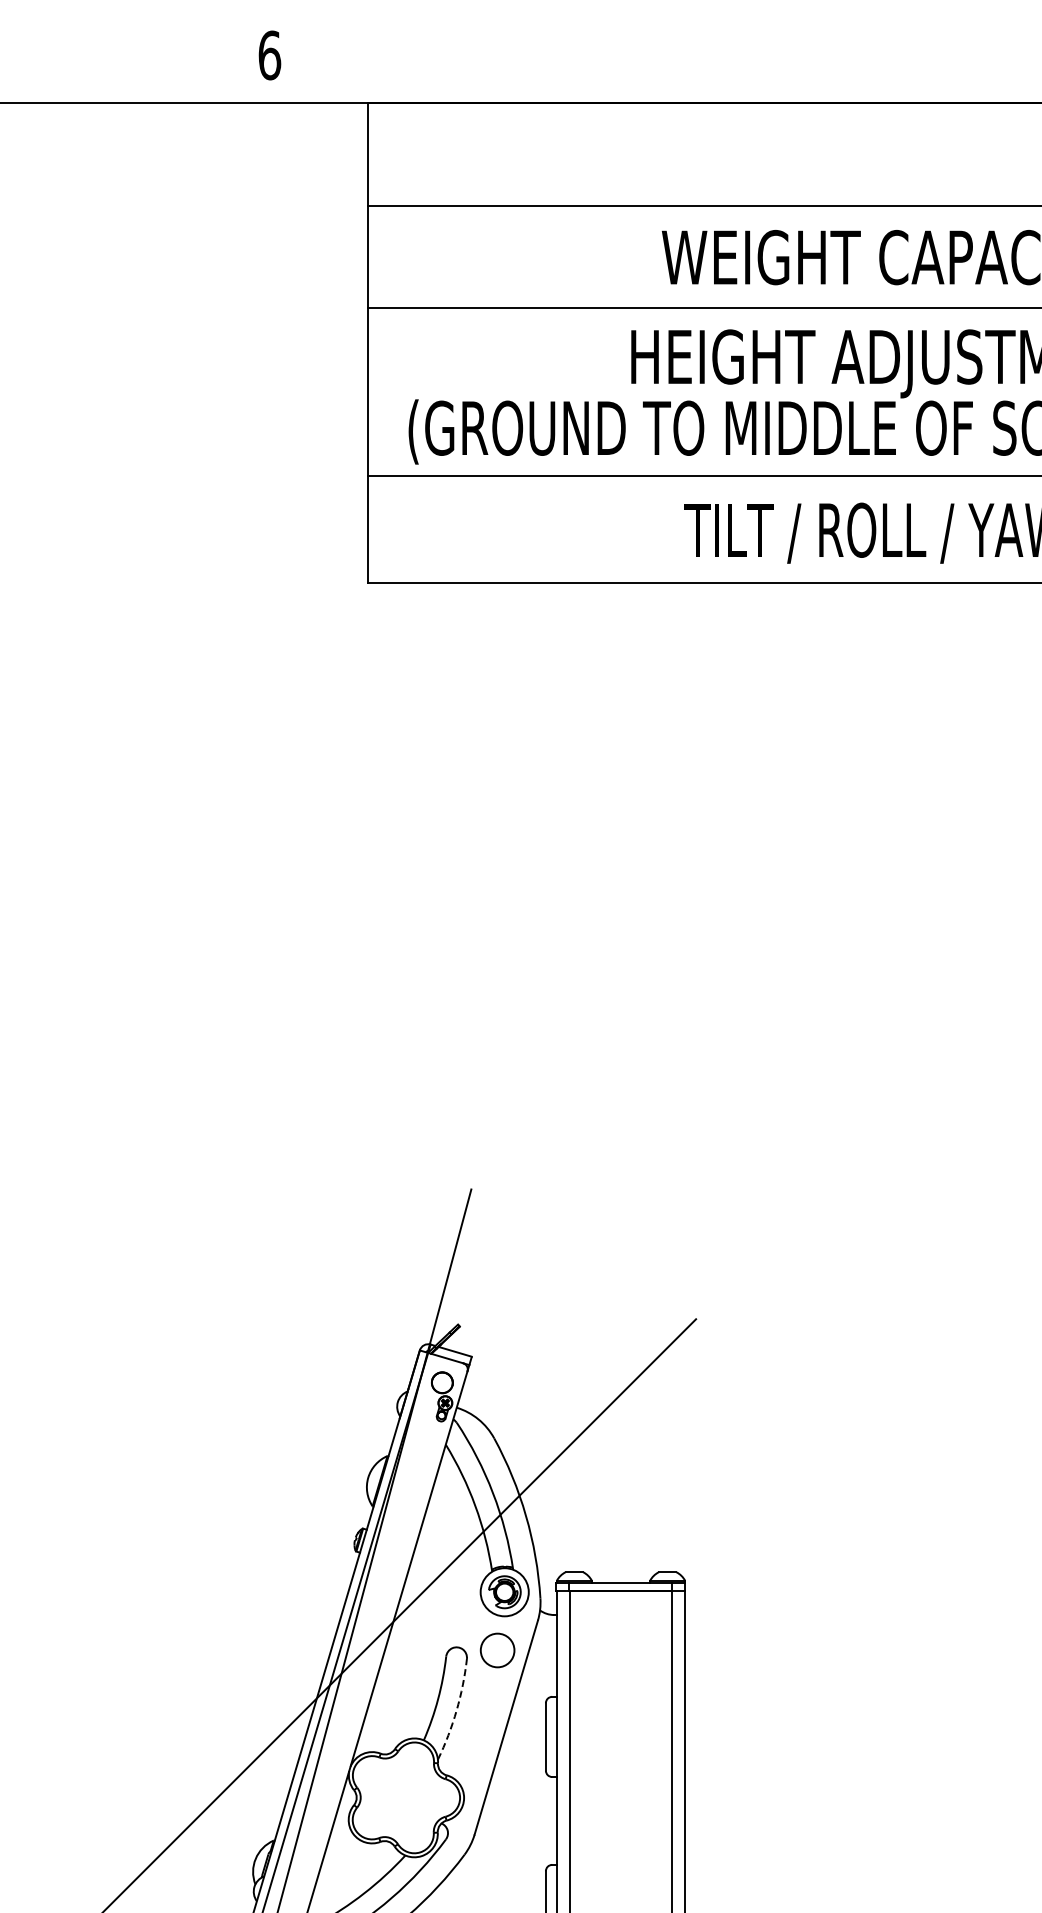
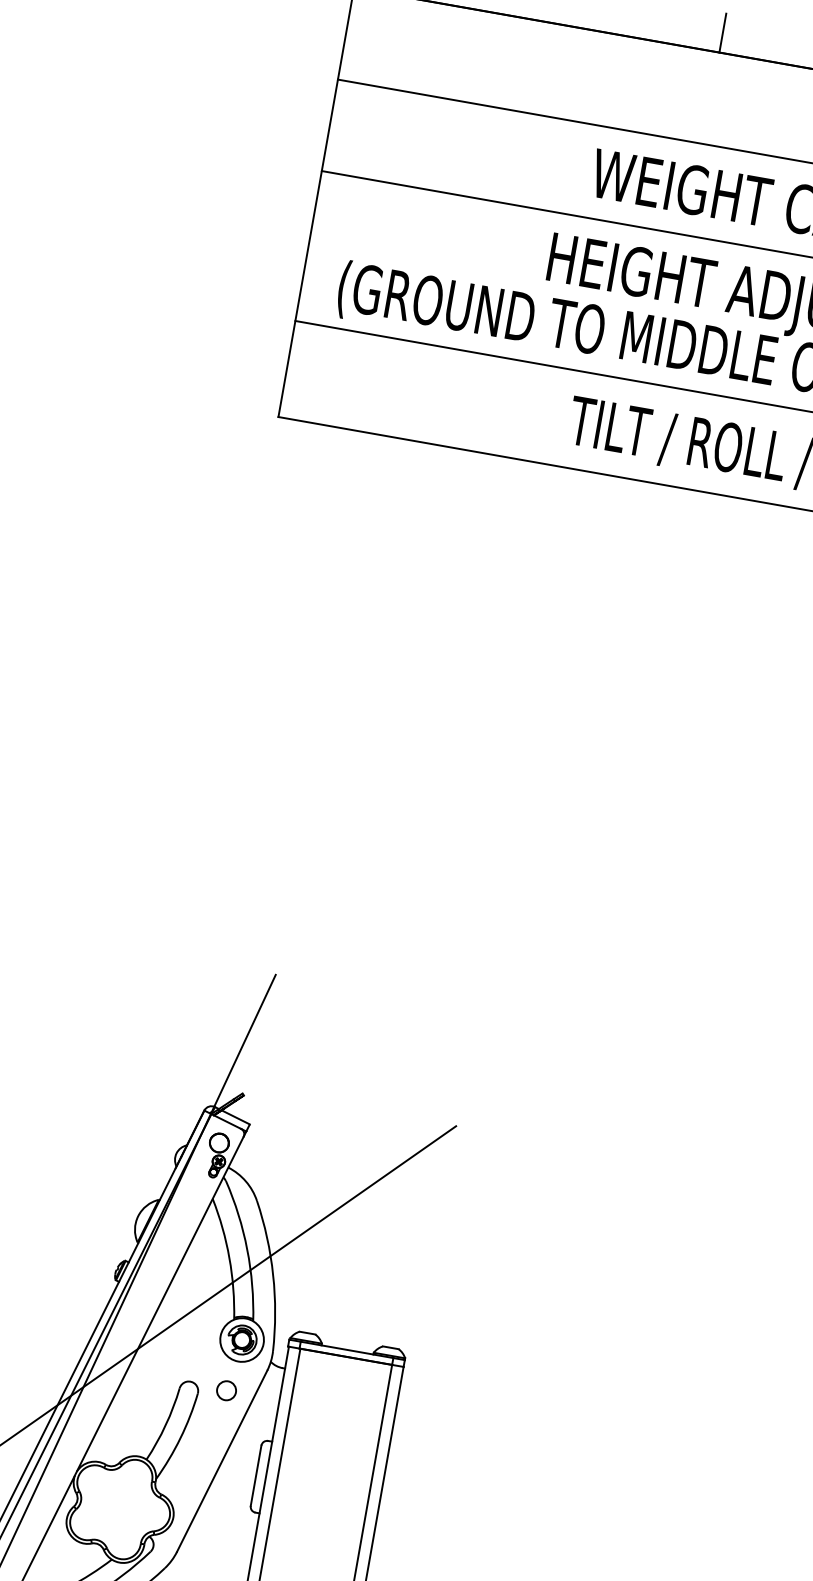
line: (776, 81) -> (722, 32), added
circle: (497, 1649) -> (226, 1390), size x0.62
arc: (456, 1710) -> (180, 1438), dashed -> solid

